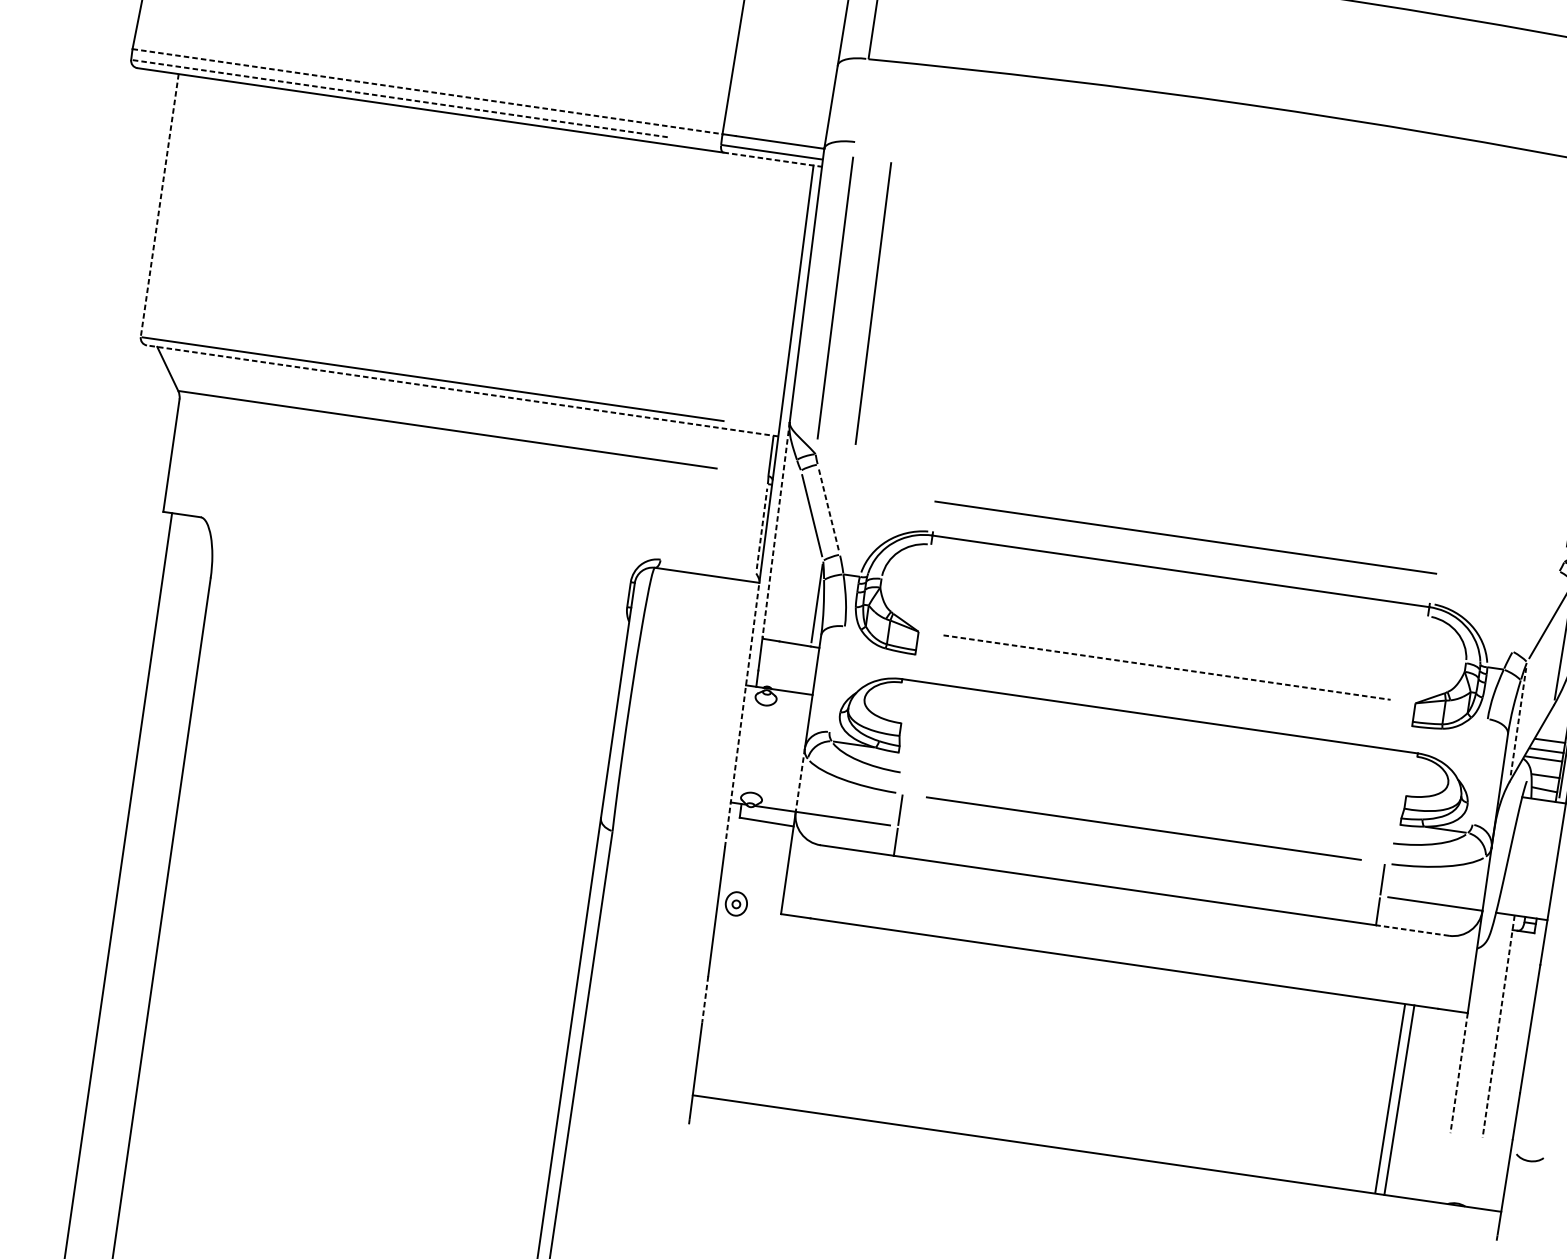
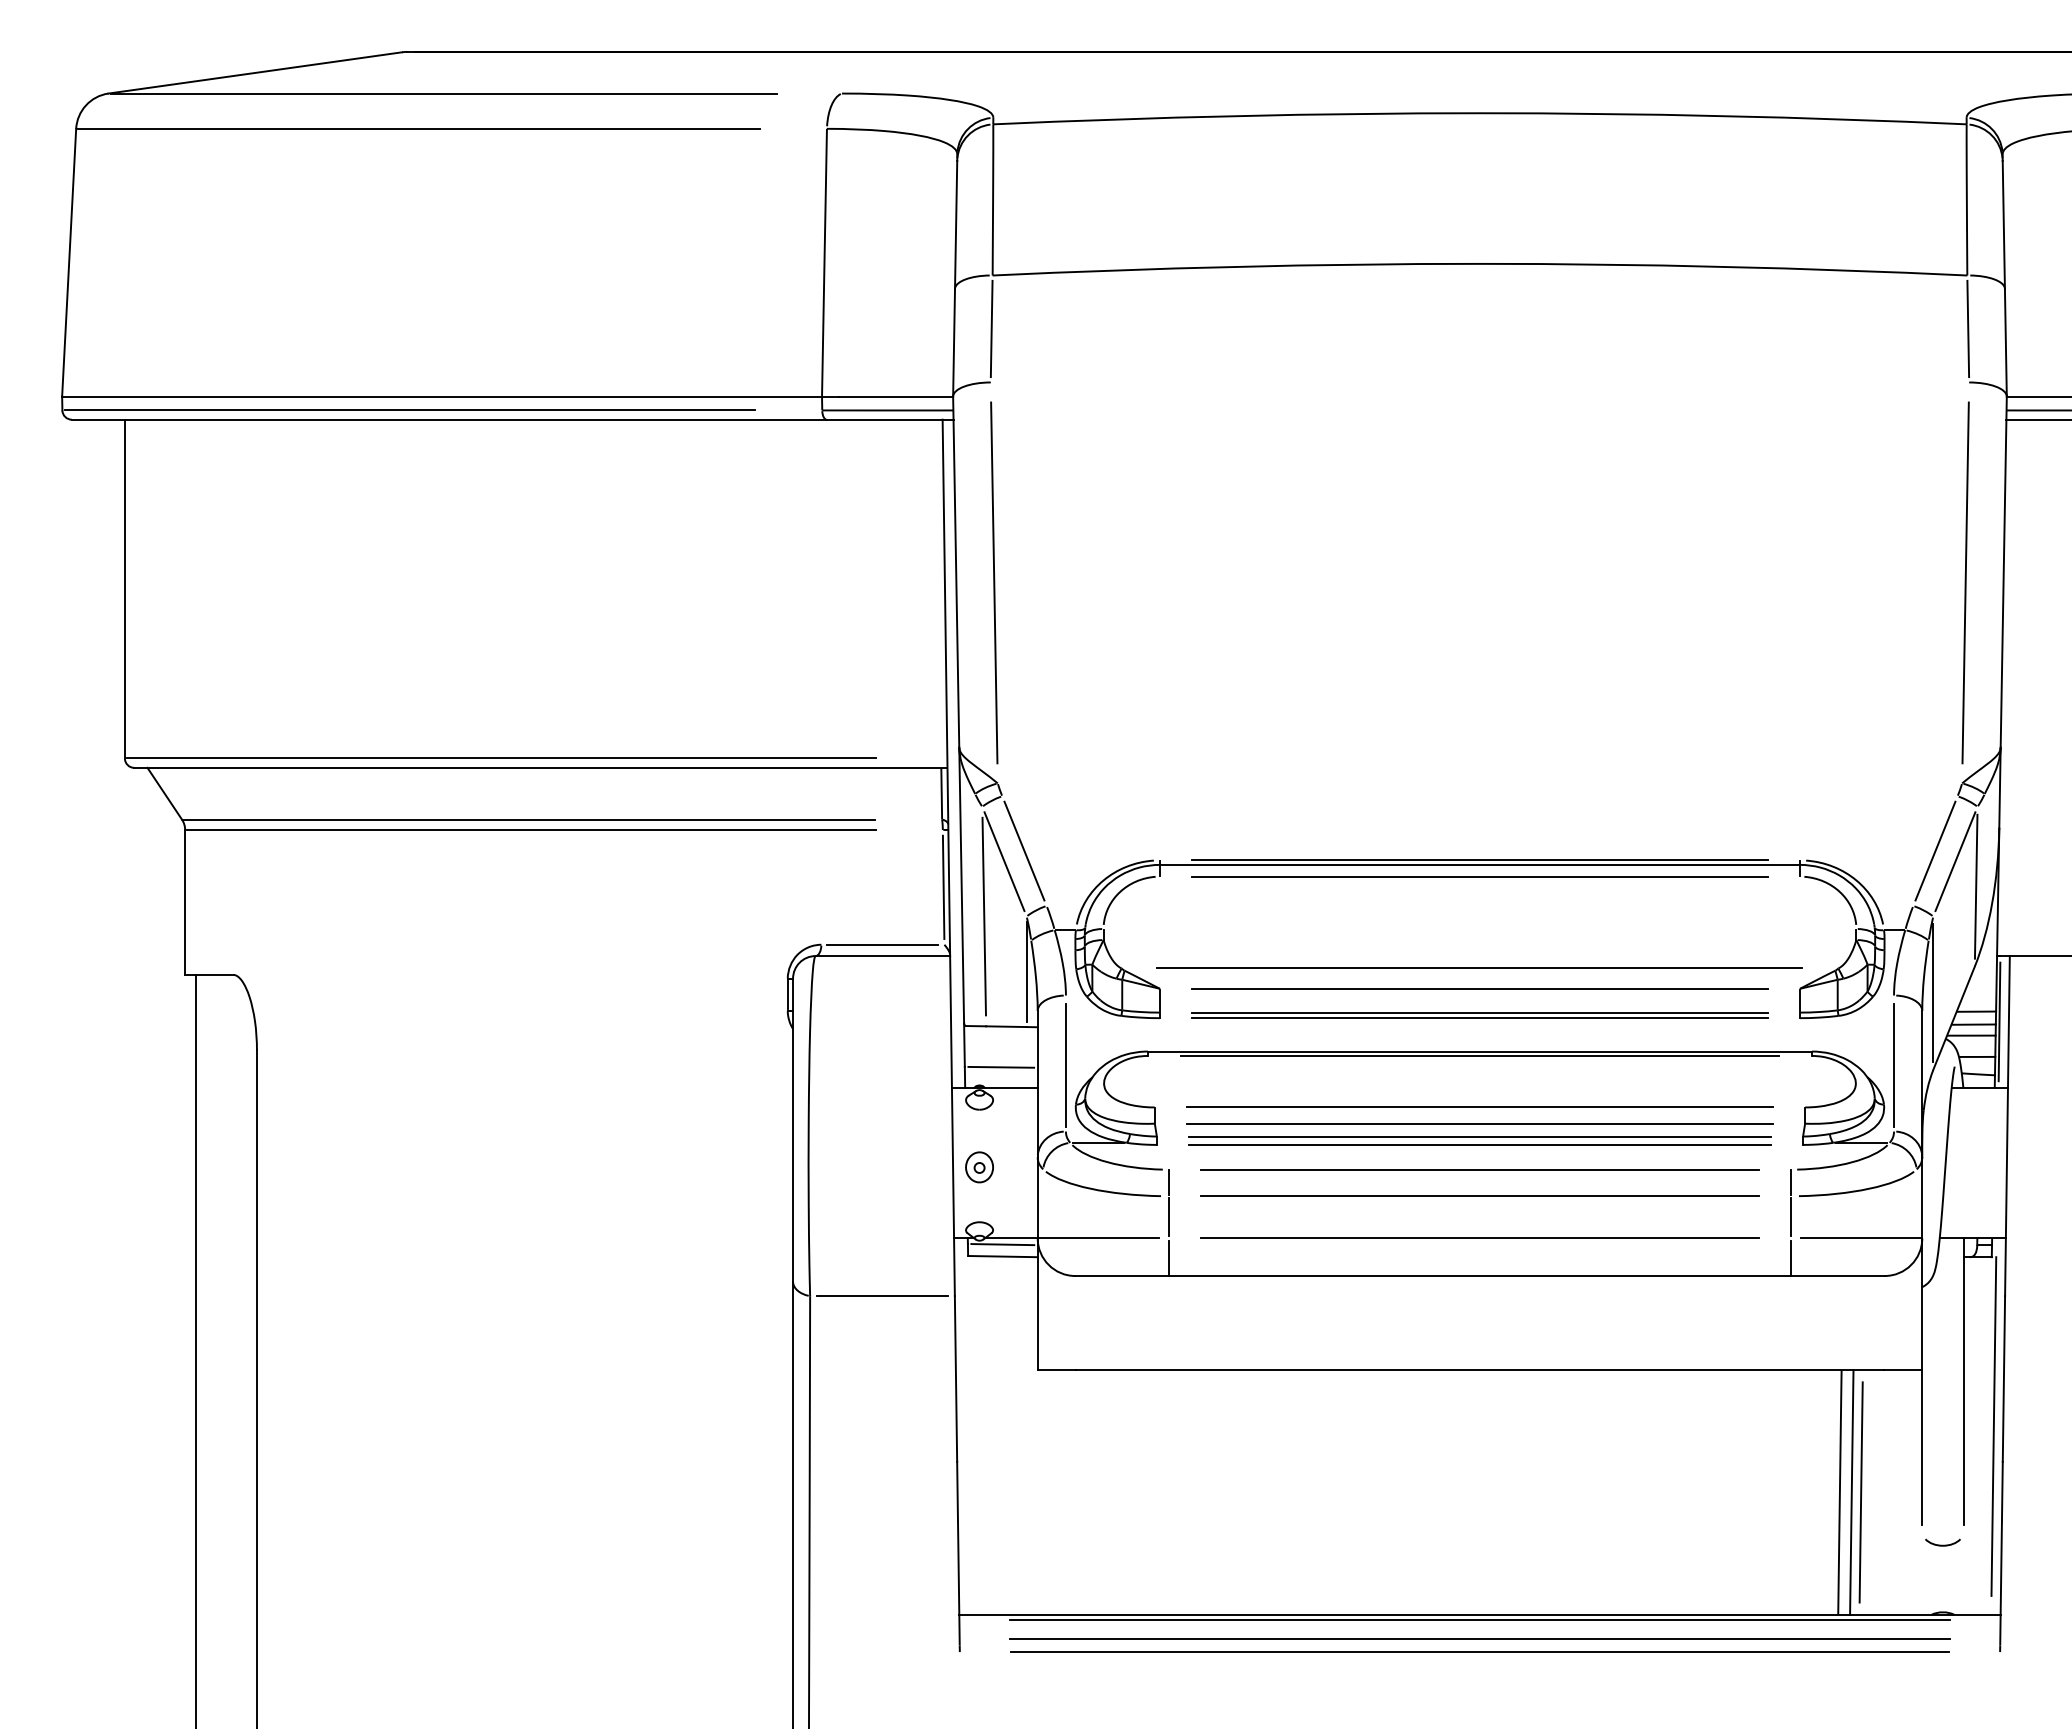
line: (427, 91) -> (442, 396), dashed -> solid
line: (401, 98) -> (410, 410), dashed -> solid
line: (861, 100) -> (991, 328), added
line: (773, 159) -> (890, 419), dashed -> solid
line: (159, 205) -> (124, 589), dashed -> solid
line: (873, 303) -> (1043, 582), removed
line: (462, 390) -> (540, 767), dashed -> solid
line: (448, 438) -> (531, 830), added
line: (828, 509) -> (1024, 850), dashed -> solid
line: (761, 528) -> (943, 887), dashed -> solid
line: (776, 529) -> (961, 885), dashed -> solid
line: (1185, 536) -> (1479, 967), moved
line: (790, 555) -> (984, 916), added
line: (708, 566) -> (882, 944), added
line: (1181, 567) -> (1479, 860), added
line: (1179, 580) -> (1479, 876), added
line: (1536, 611) -> (1935, 850), added
line: (1166, 667) -> (1479, 988), dashed -> solid
line: (786, 674) -> (1001, 1066), added
line: (836, 680) -> (1065, 1065), added
part: (1163, 688) -> (1479, 1015), added
line: (742, 714) -> (952, 1125), dashed -> solid
line: (1159, 719) -> (1479, 1055), added
line: (1518, 721) -> (1933, 992), dashed -> solid
line: (1153, 759) -> (1479, 1107), added
line: (1151, 772) -> (1479, 1123), added
line: (1480, 773) -> (1894, 1065), added
line: (800, 780) -> (1037, 1197), dashed -> solid
line: (1150, 782) -> (1479, 1136), added
line: (904, 783) -> (1169, 1182), added
line: (1149, 788) -> (1479, 1144), added
line: (1146, 807) -> (1479, 1169), added
line: (767, 812) -> (1002, 1244), added
line: (668, 839) -> (882, 1296), added
line: (1386, 852) -> (1790, 1182), added
line: (1138, 861) -> (1479, 1238), added
part: (736, 904) -> (979, 1167), moved
line: (1412, 930) -> (1837, 1276), dashed -> solid
line: (705, 999) -> (957, 1491), dashed -> solid
line: (1498, 1027) -> (1963, 1382), dashed -> solid
line: (1516, 1064) -> (1993, 1426), added
line: (1459, 1073) -> (1922, 1447), dashed -> solid
line: (1406, 1101) -> (1860, 1492), added
line: (1096, 1157) -> (1479, 1620), added
curve: (1529, 1160) -> (1942, 1544), moved
line: (1093, 1172) -> (1479, 1639), added
line: (1092, 1182) -> (1479, 1651), added

